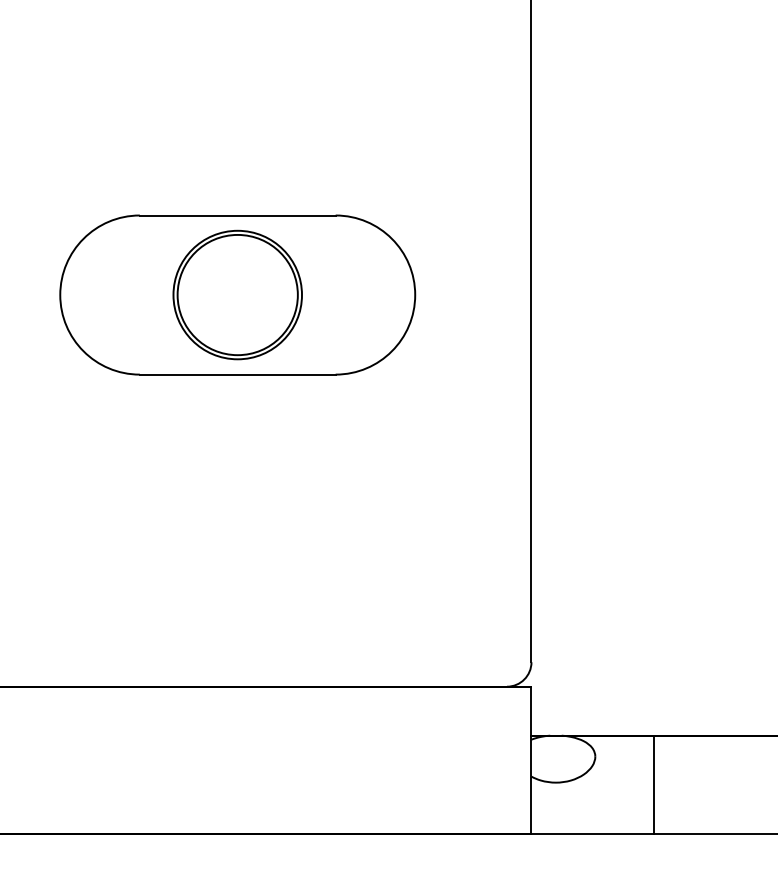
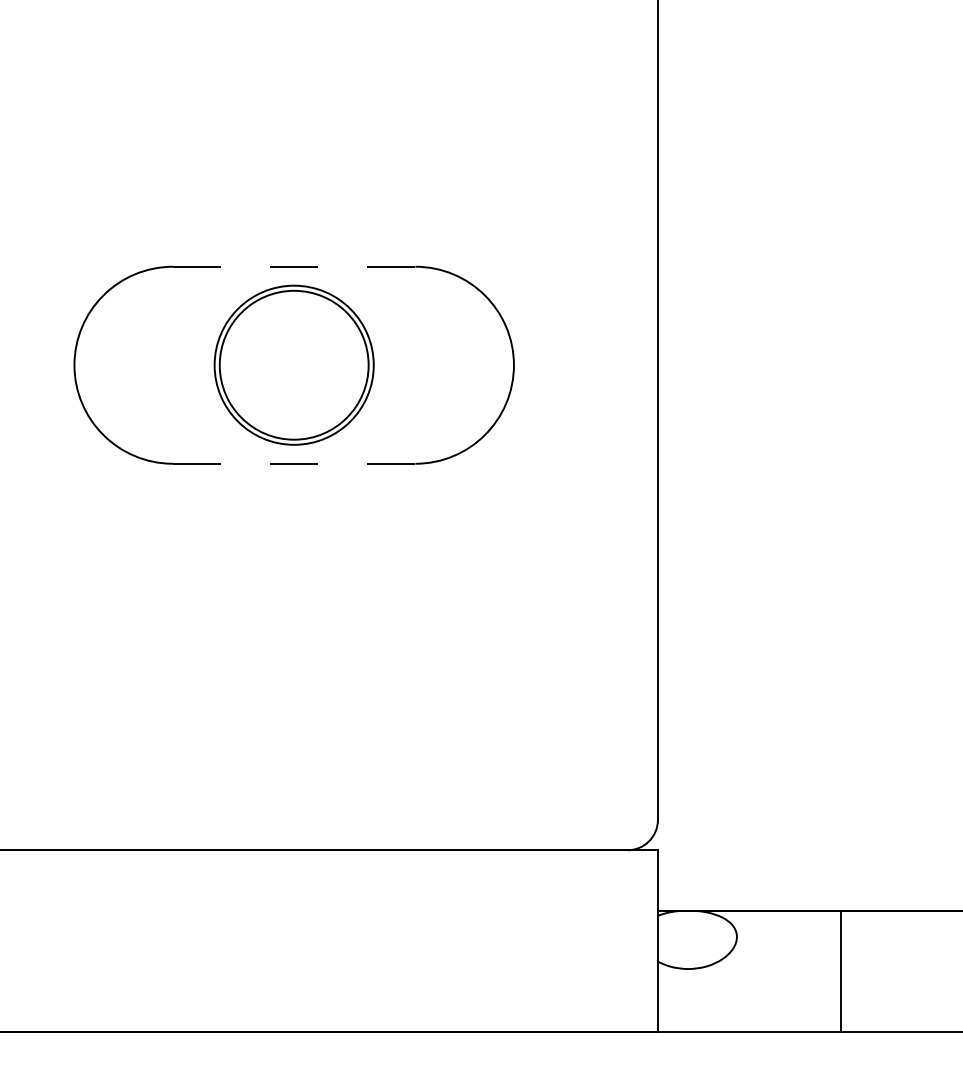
line: (237, 215) -> (294, 266), solid -> dashed
line: (237, 374) -> (293, 463), solid -> dashed
line: (653, 784) -> (841, 971), moved

